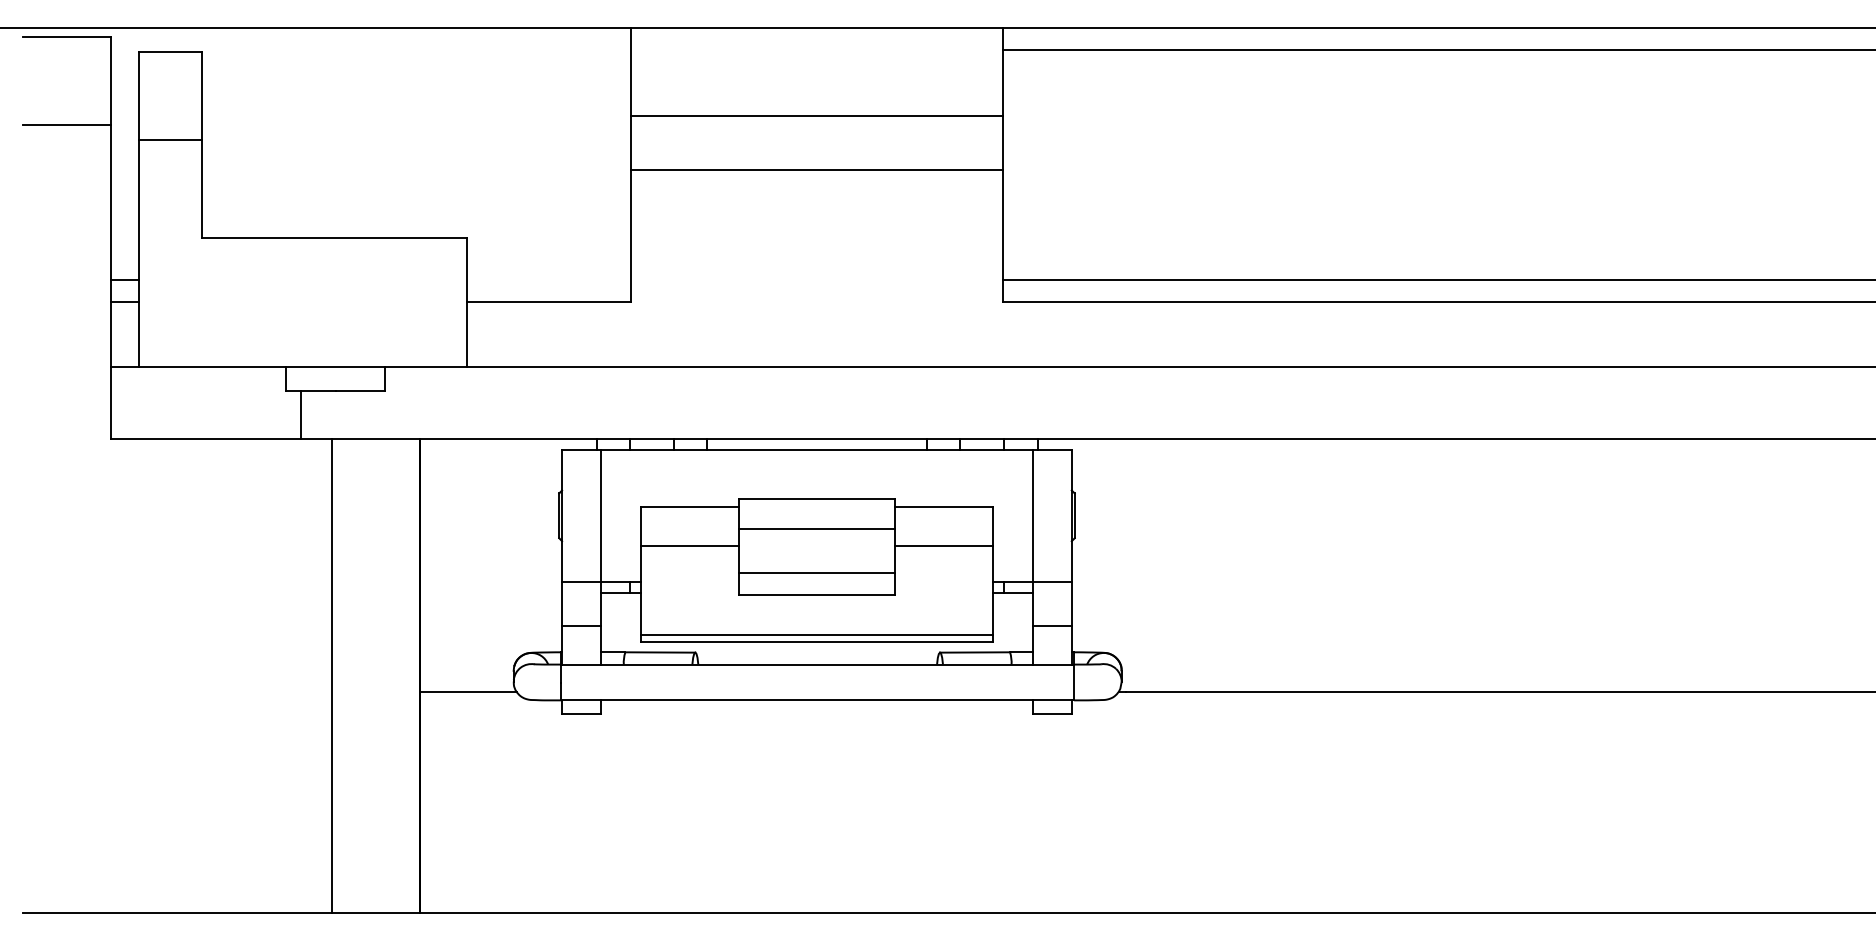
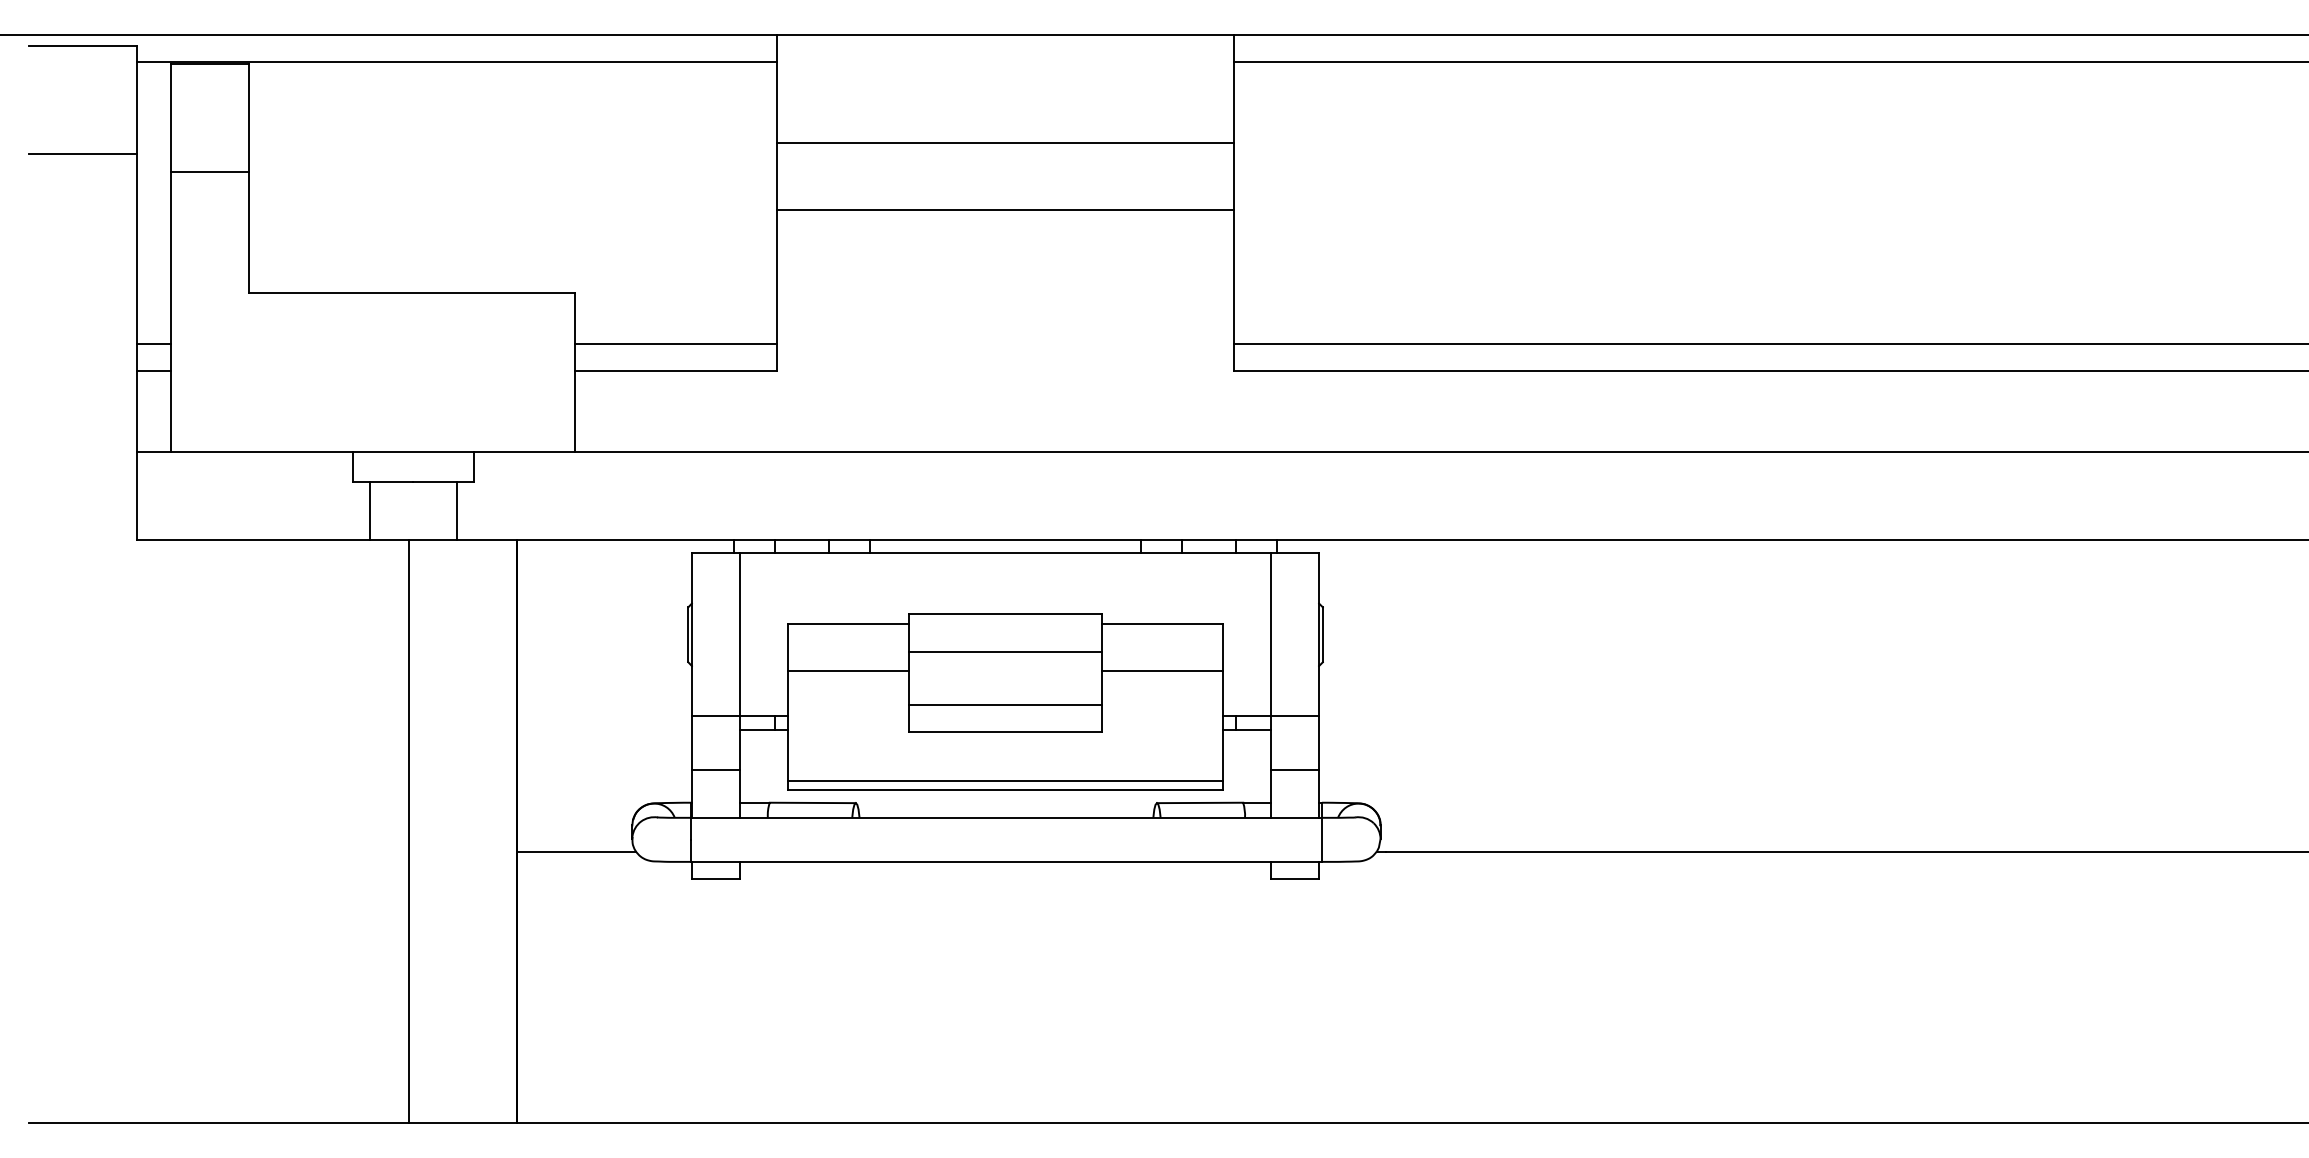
line: (370, 49) -> (456, 61), added
line: (548, 279) -> (675, 344), added
line: (370, 414) -> (456, 510), added

